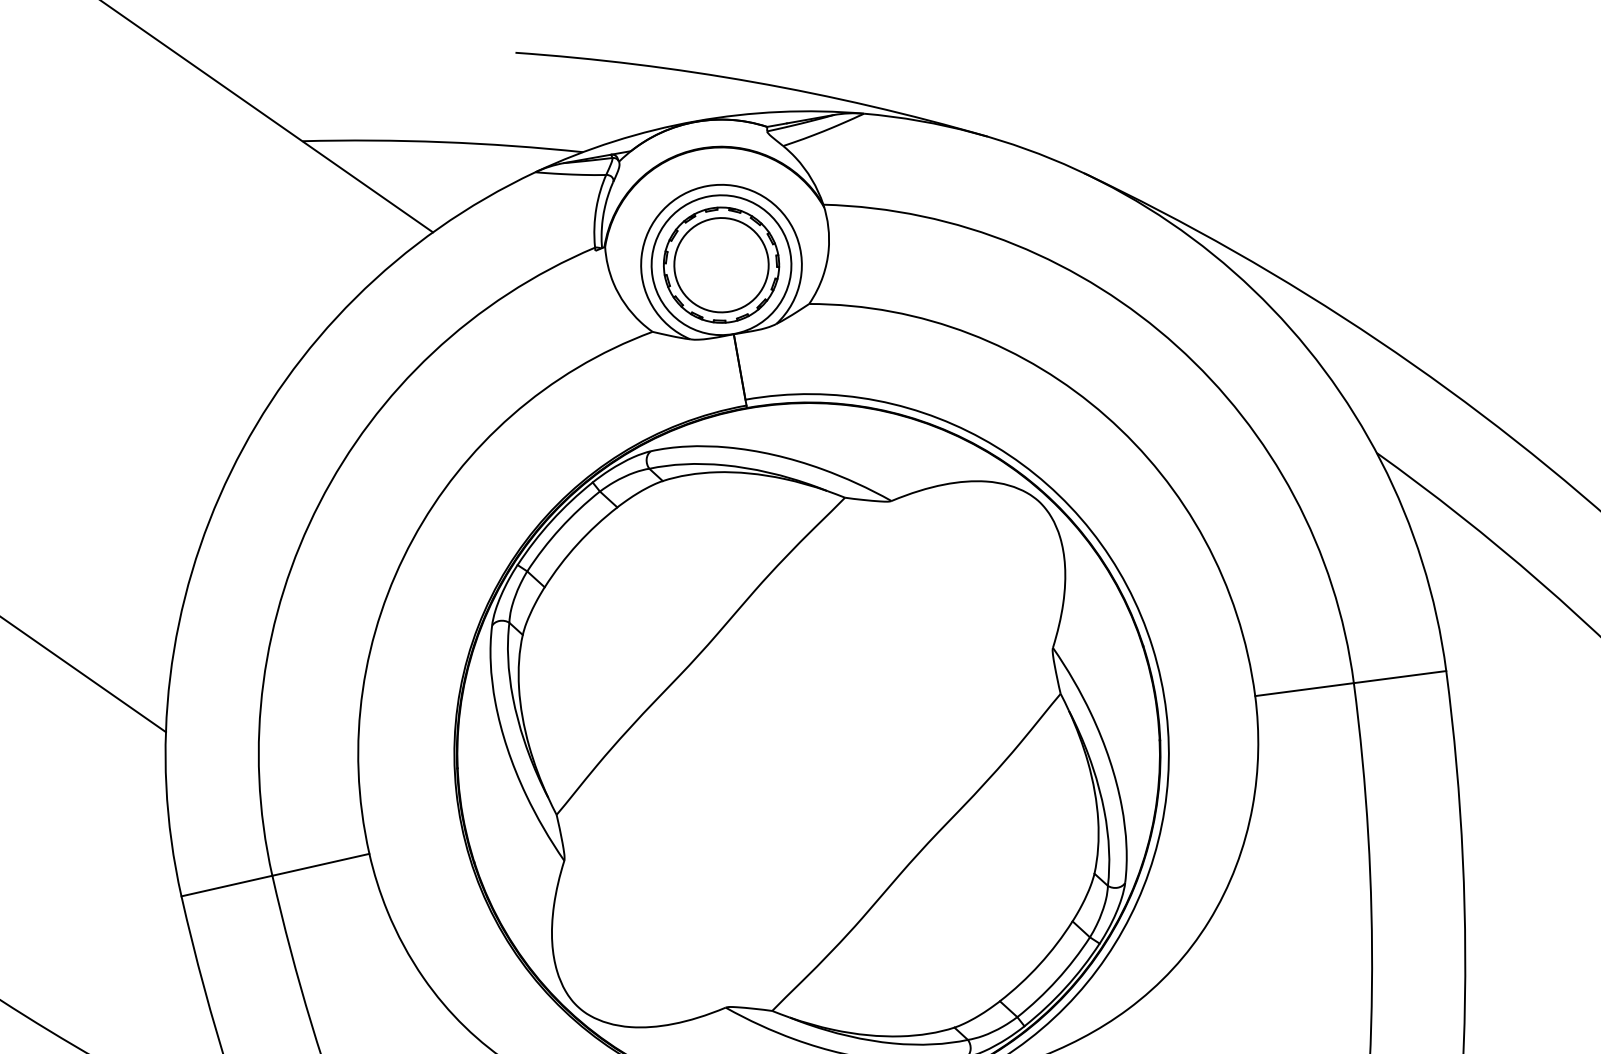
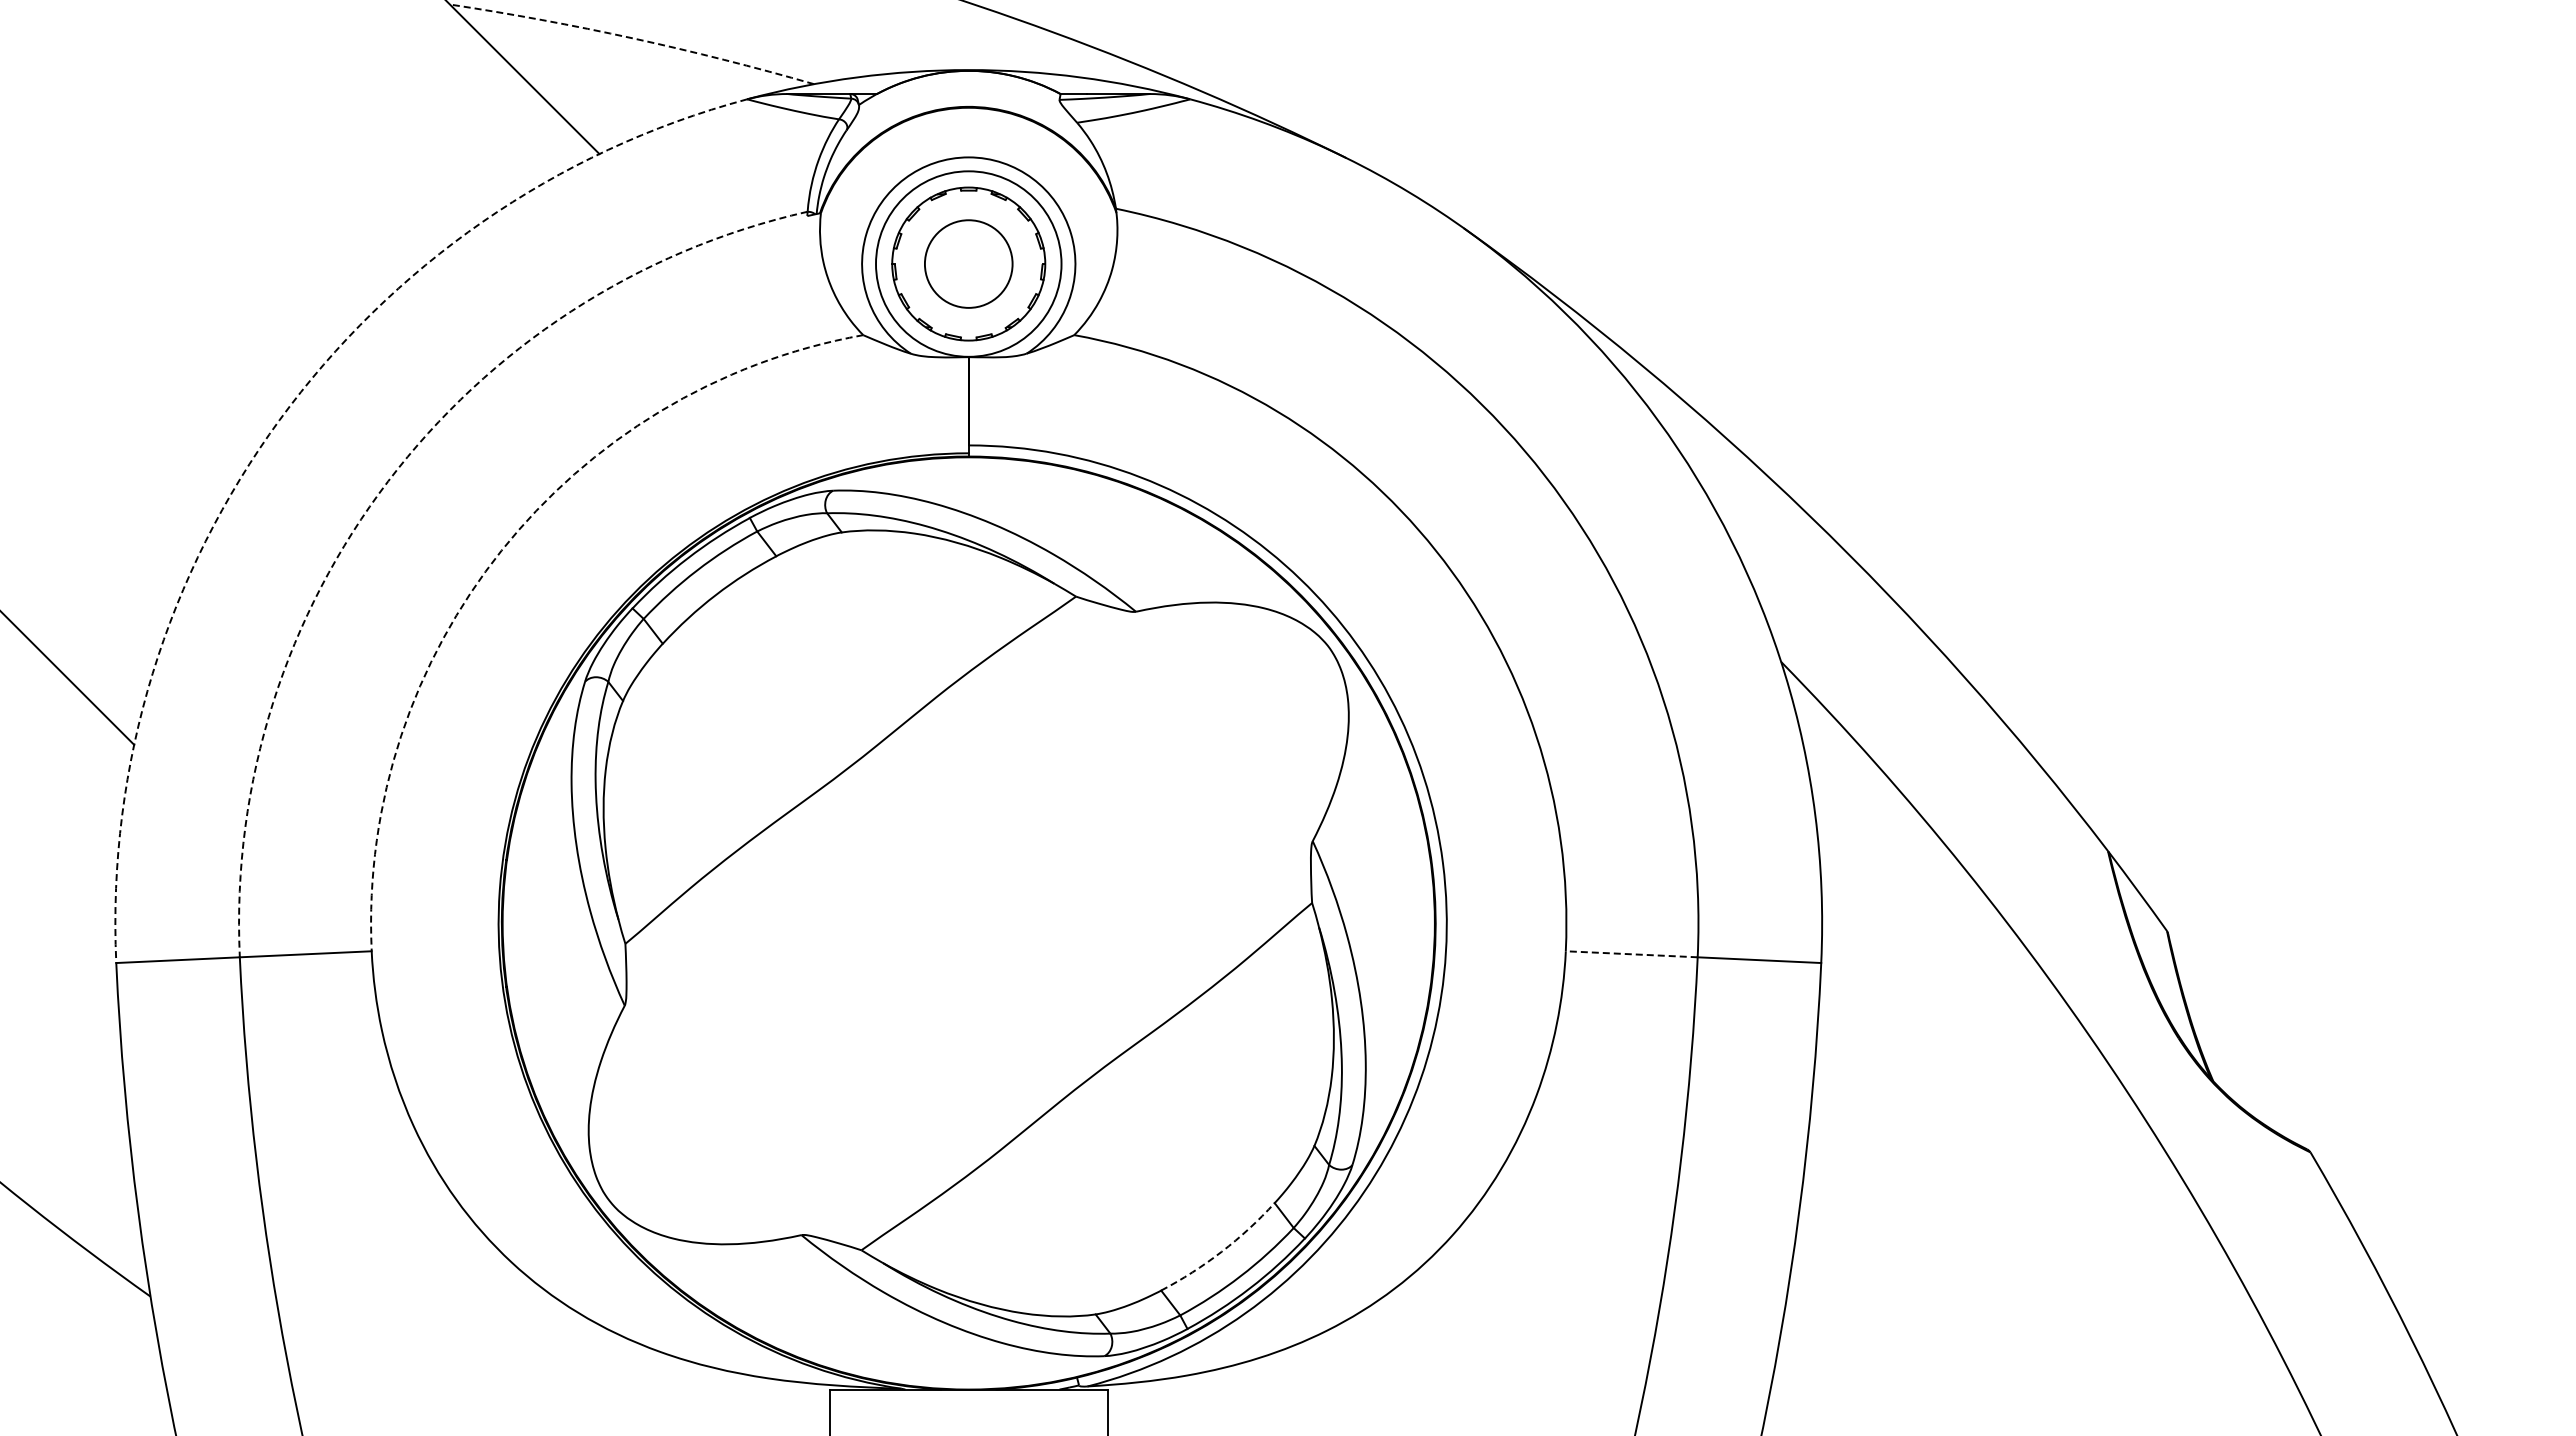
arc: (443, 142) -> (633, 38), solid -> dashed
circle: (721, 264) -> (968, 263), size x0.7
arc: (230, 472) -> (279, 420), solid -> dashed
arc: (319, 503) -> (388, 481), solid -> dashed
arc: (412, 539) -> (501, 550), solid -> dashed
line: (1304, 689) -> (1631, 954), solid -> dashed
arc: (1039, 964) -> (1221, 1251), solid -> dashed

